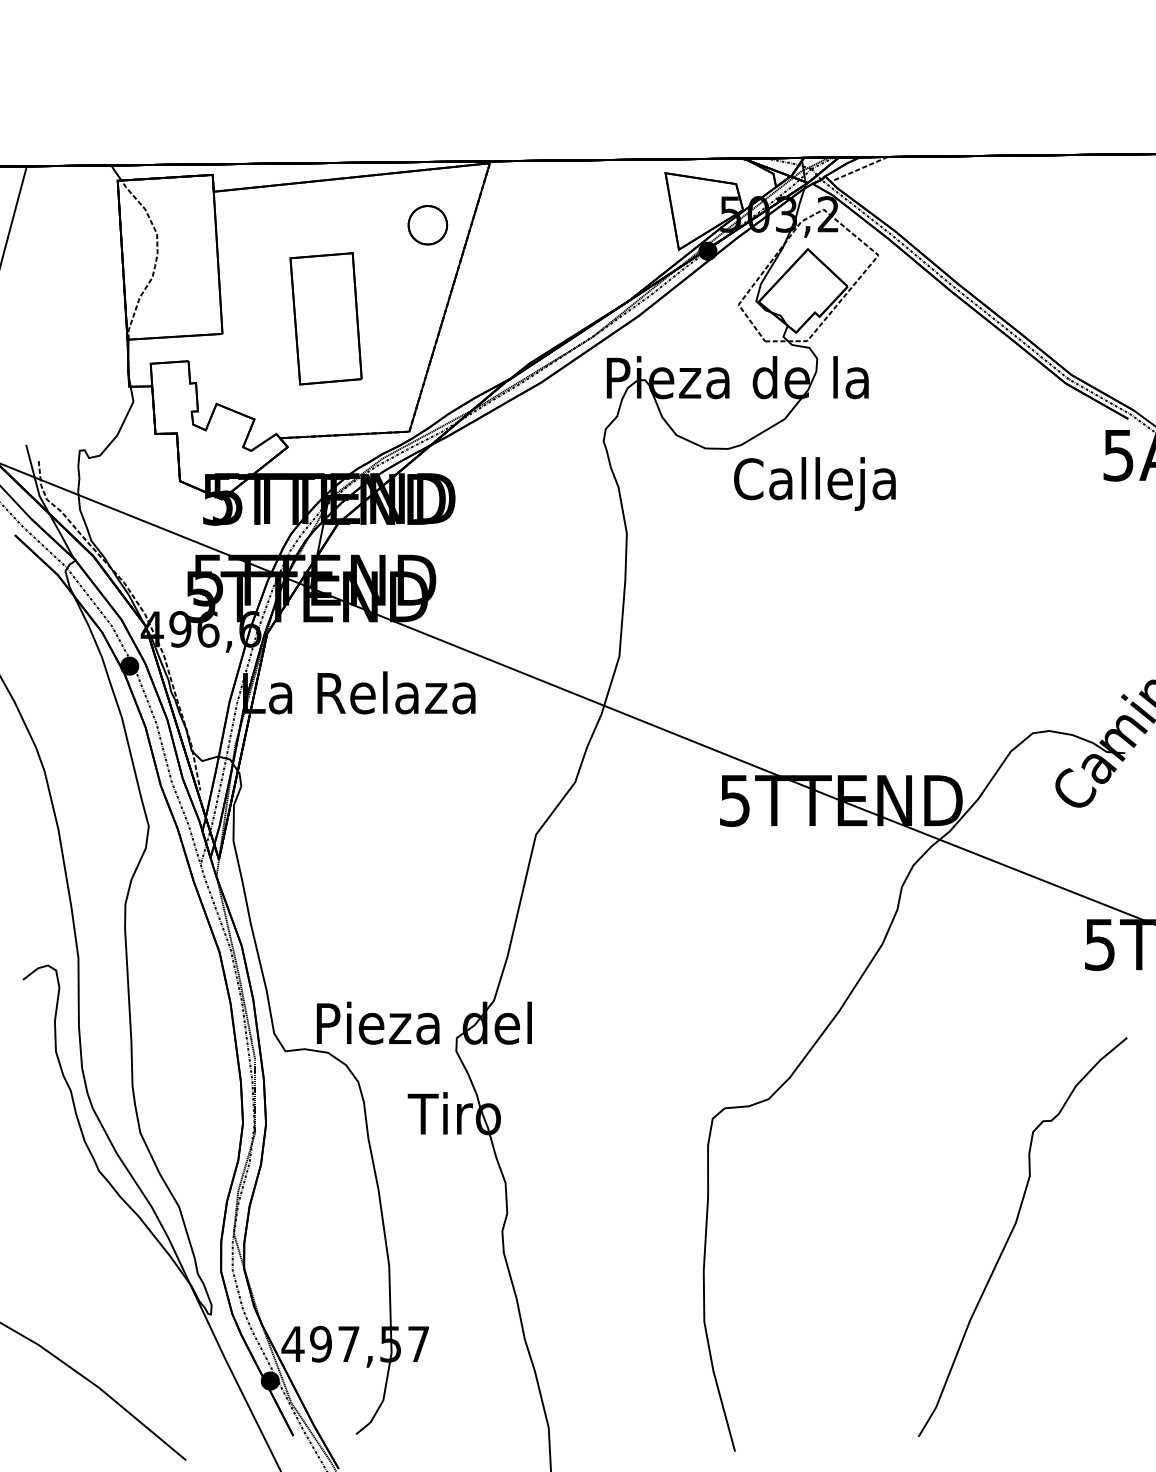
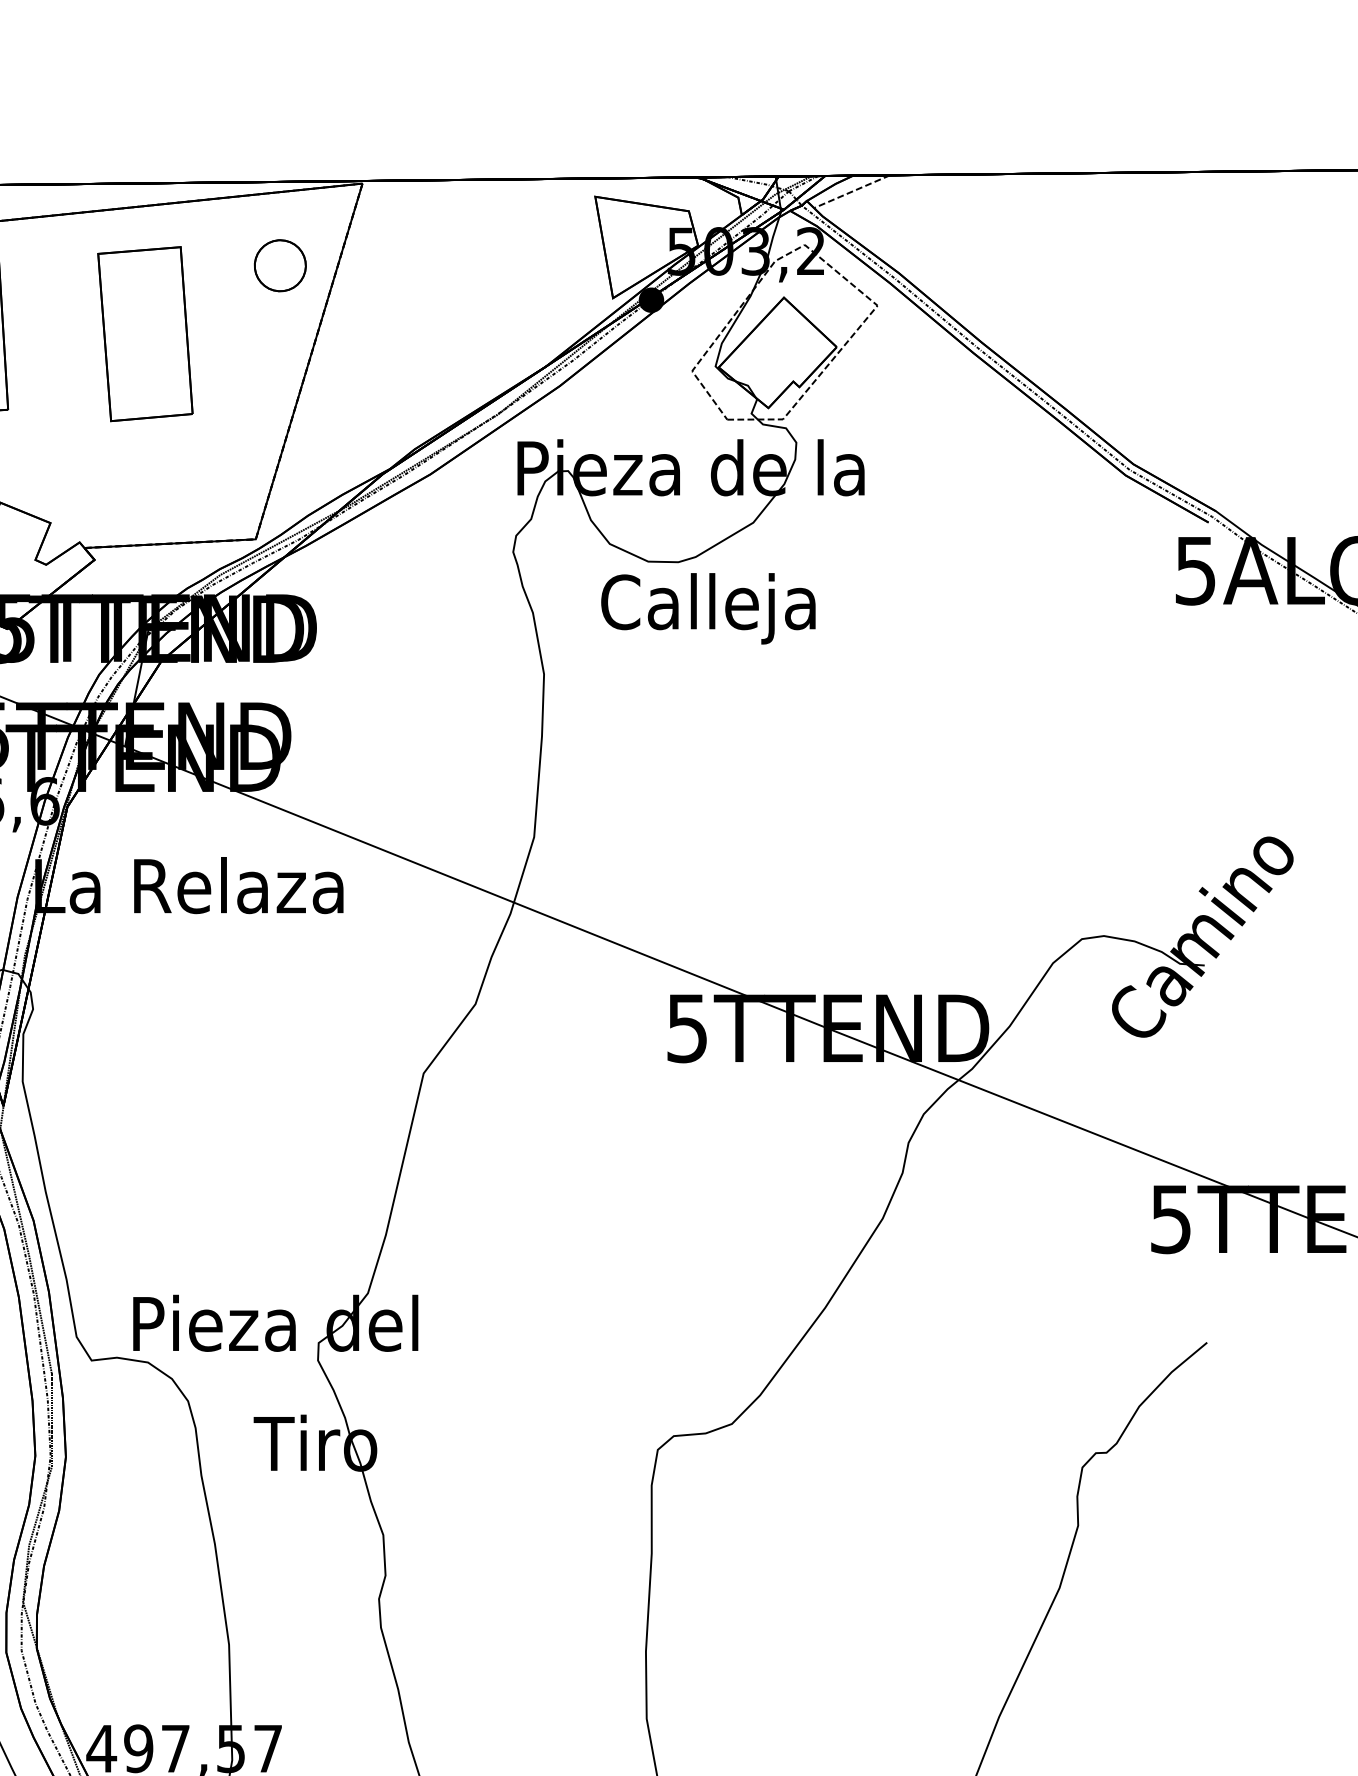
part: (325, 318) -> (144, 333), moved
text: (814, 483) -> (707, 608), moved

